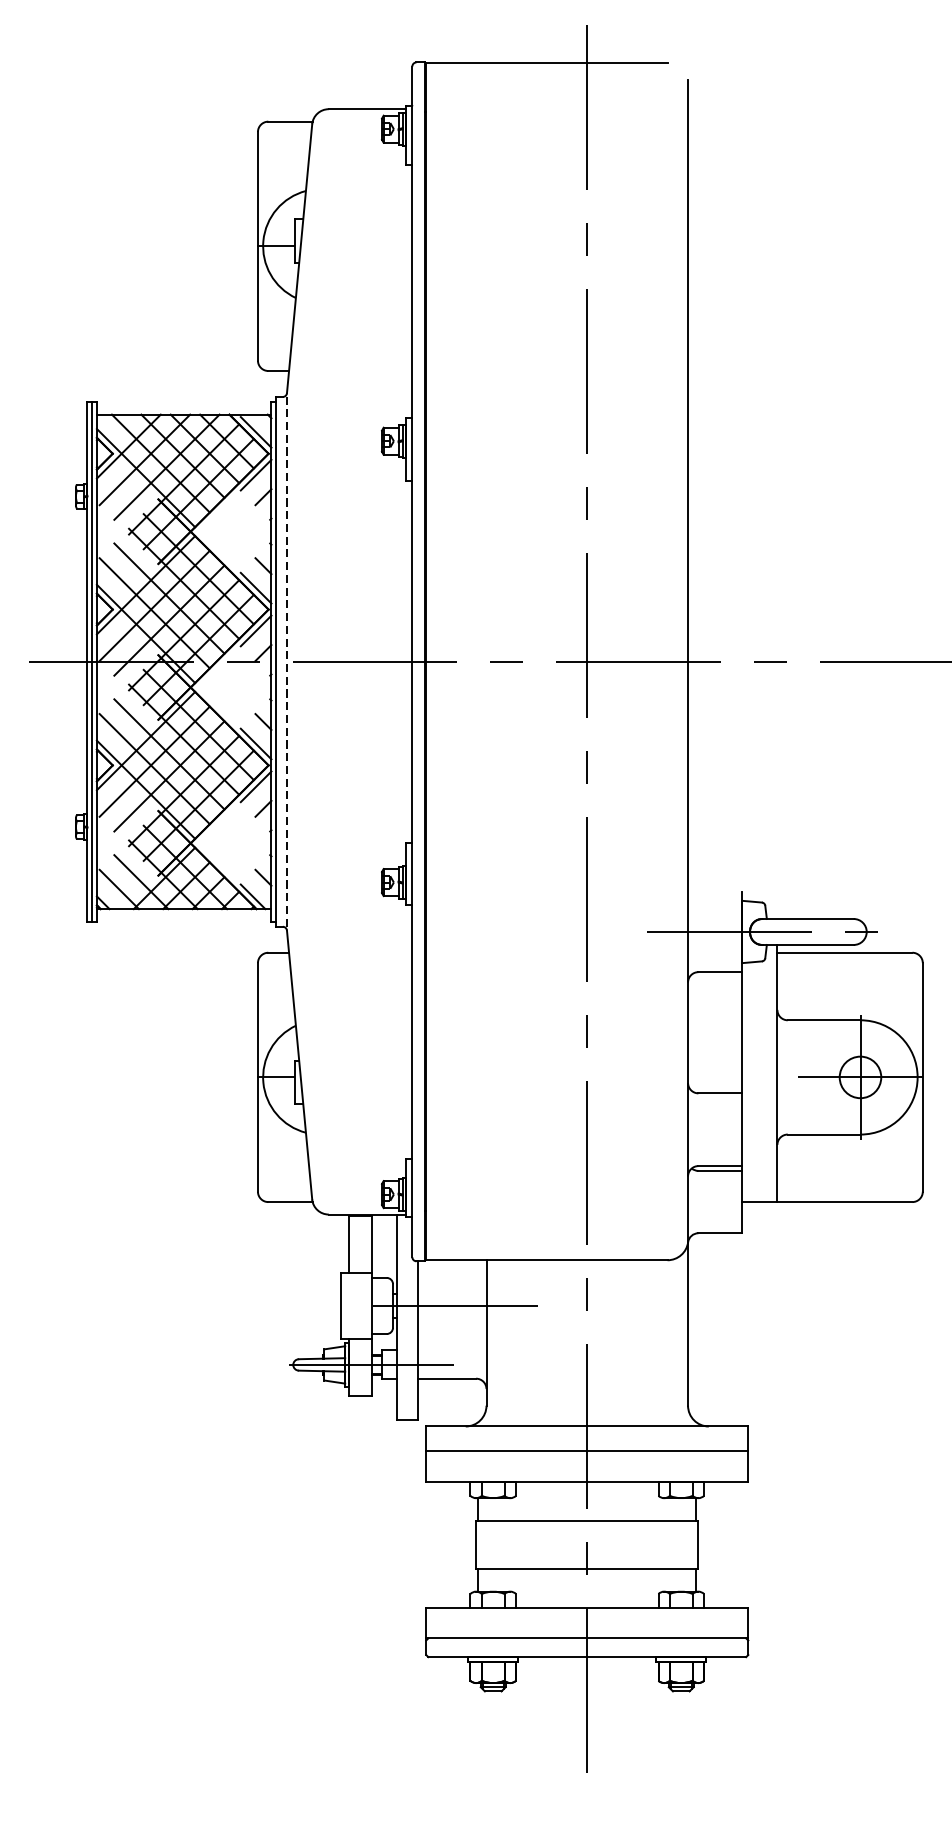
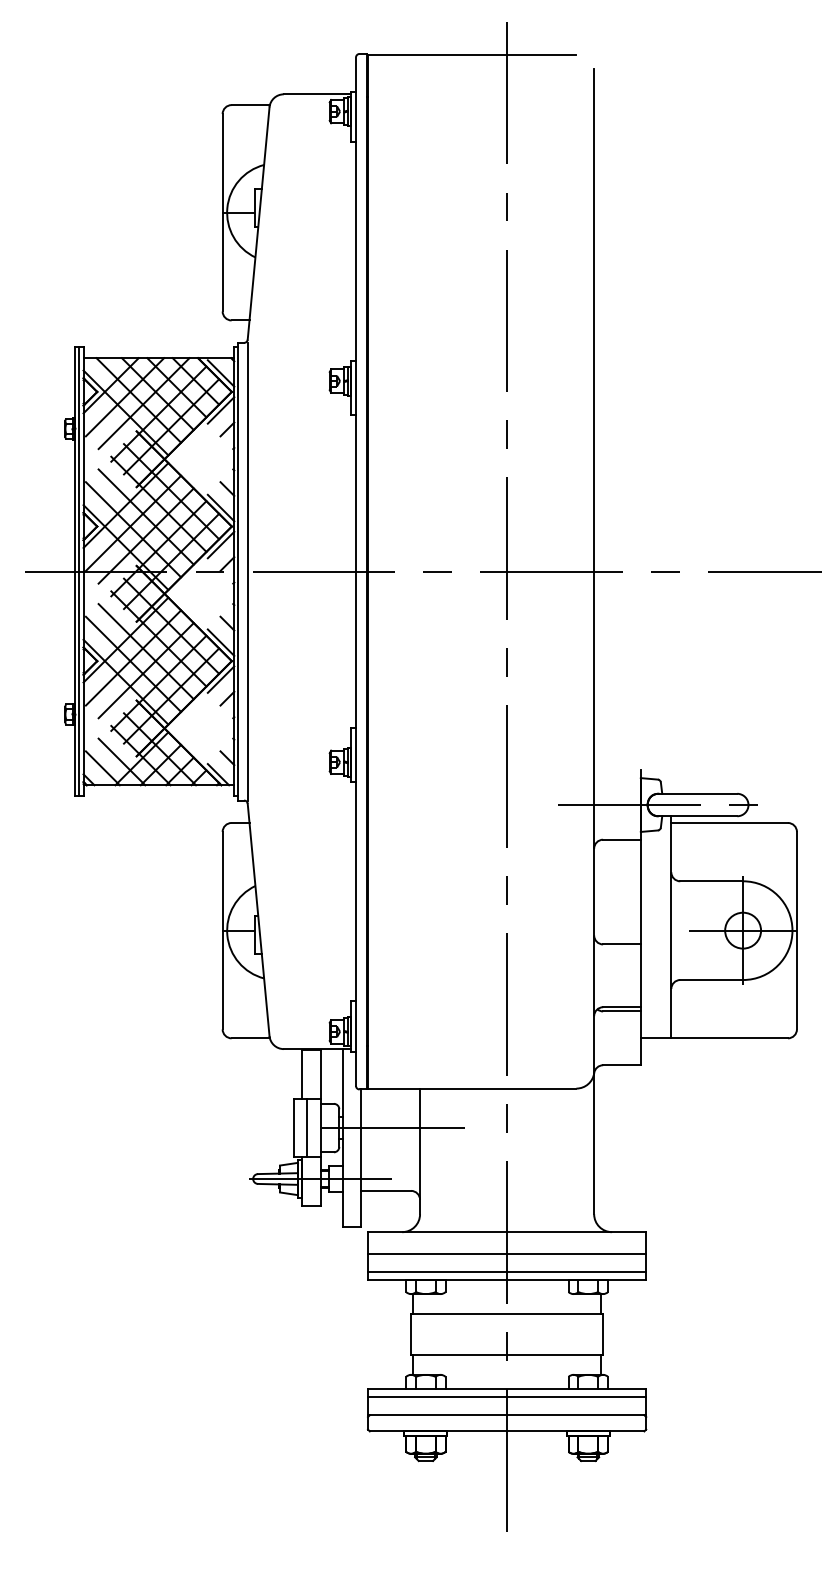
line: (287, 661) -> (248, 571), dashed -> solid
line: (356, 1305) -> (307, 1127), added
line: (587, 1472) -> (507, 1271), added
line: (587, 1617) -> (507, 1397), added

